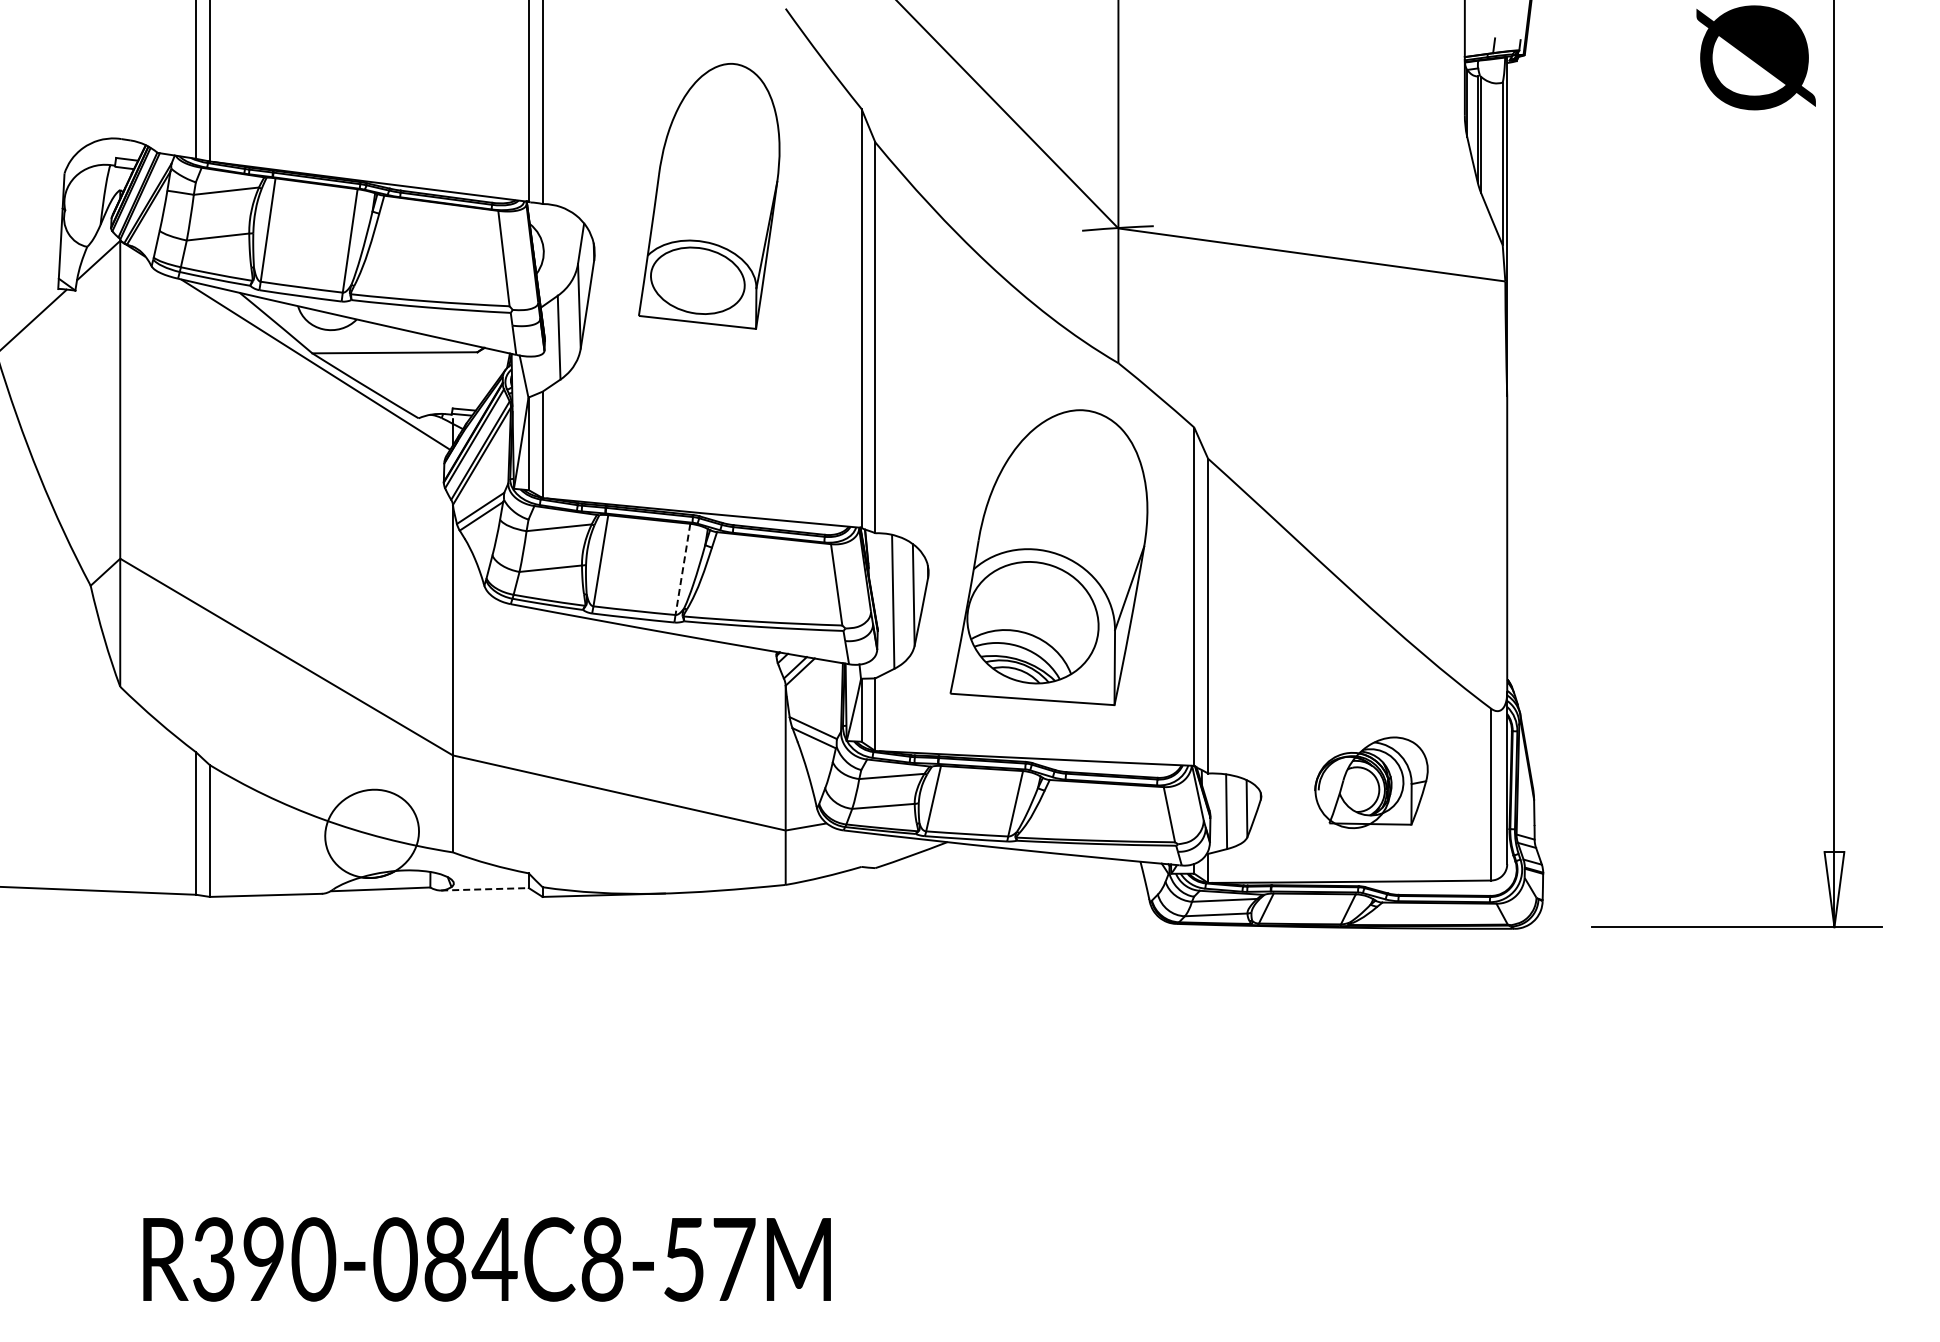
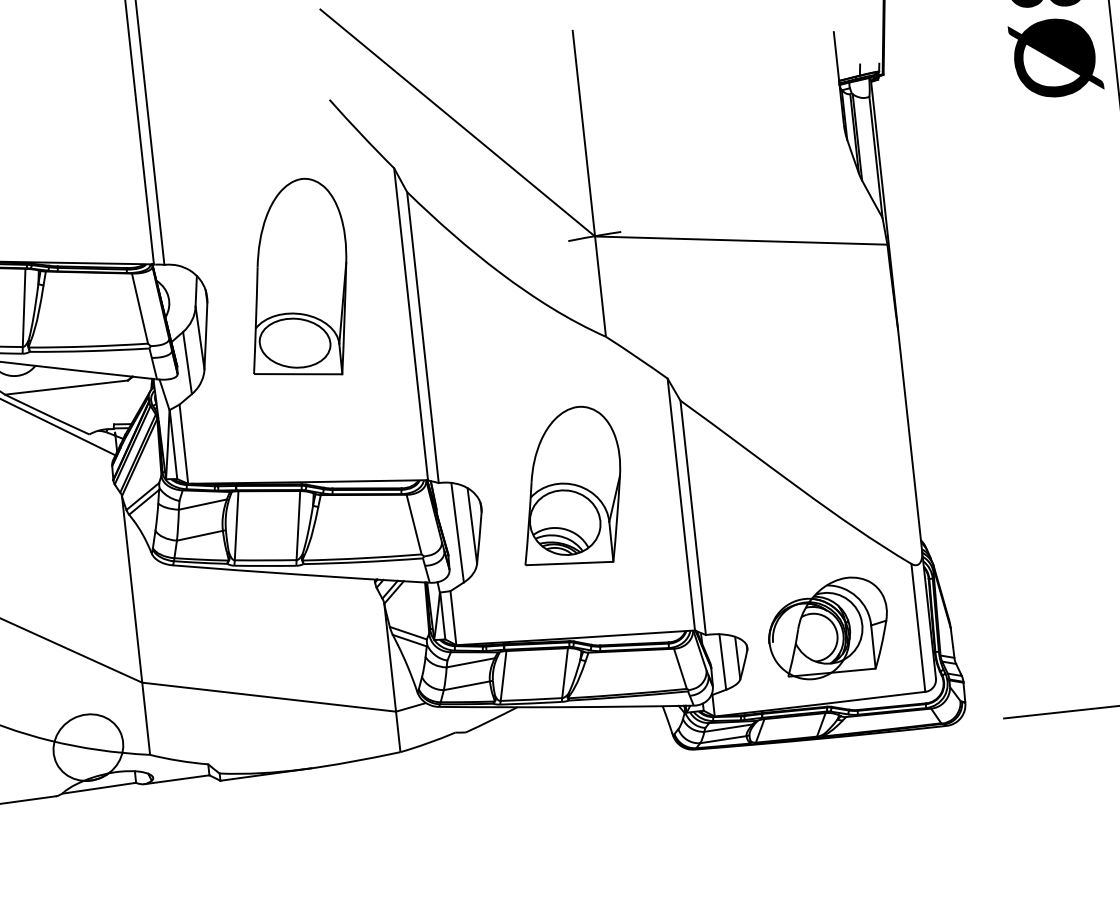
part: (709, 196) -> (296, 279), moved
part: (1048, 557) -> (569, 487), size x0.71
line: (682, 569) -> (298, 525), dashed -> solid
part: (1371, 782) -> (828, 628), size x1.43
line: (485, 889) -> (177, 779), dashed -> solid

